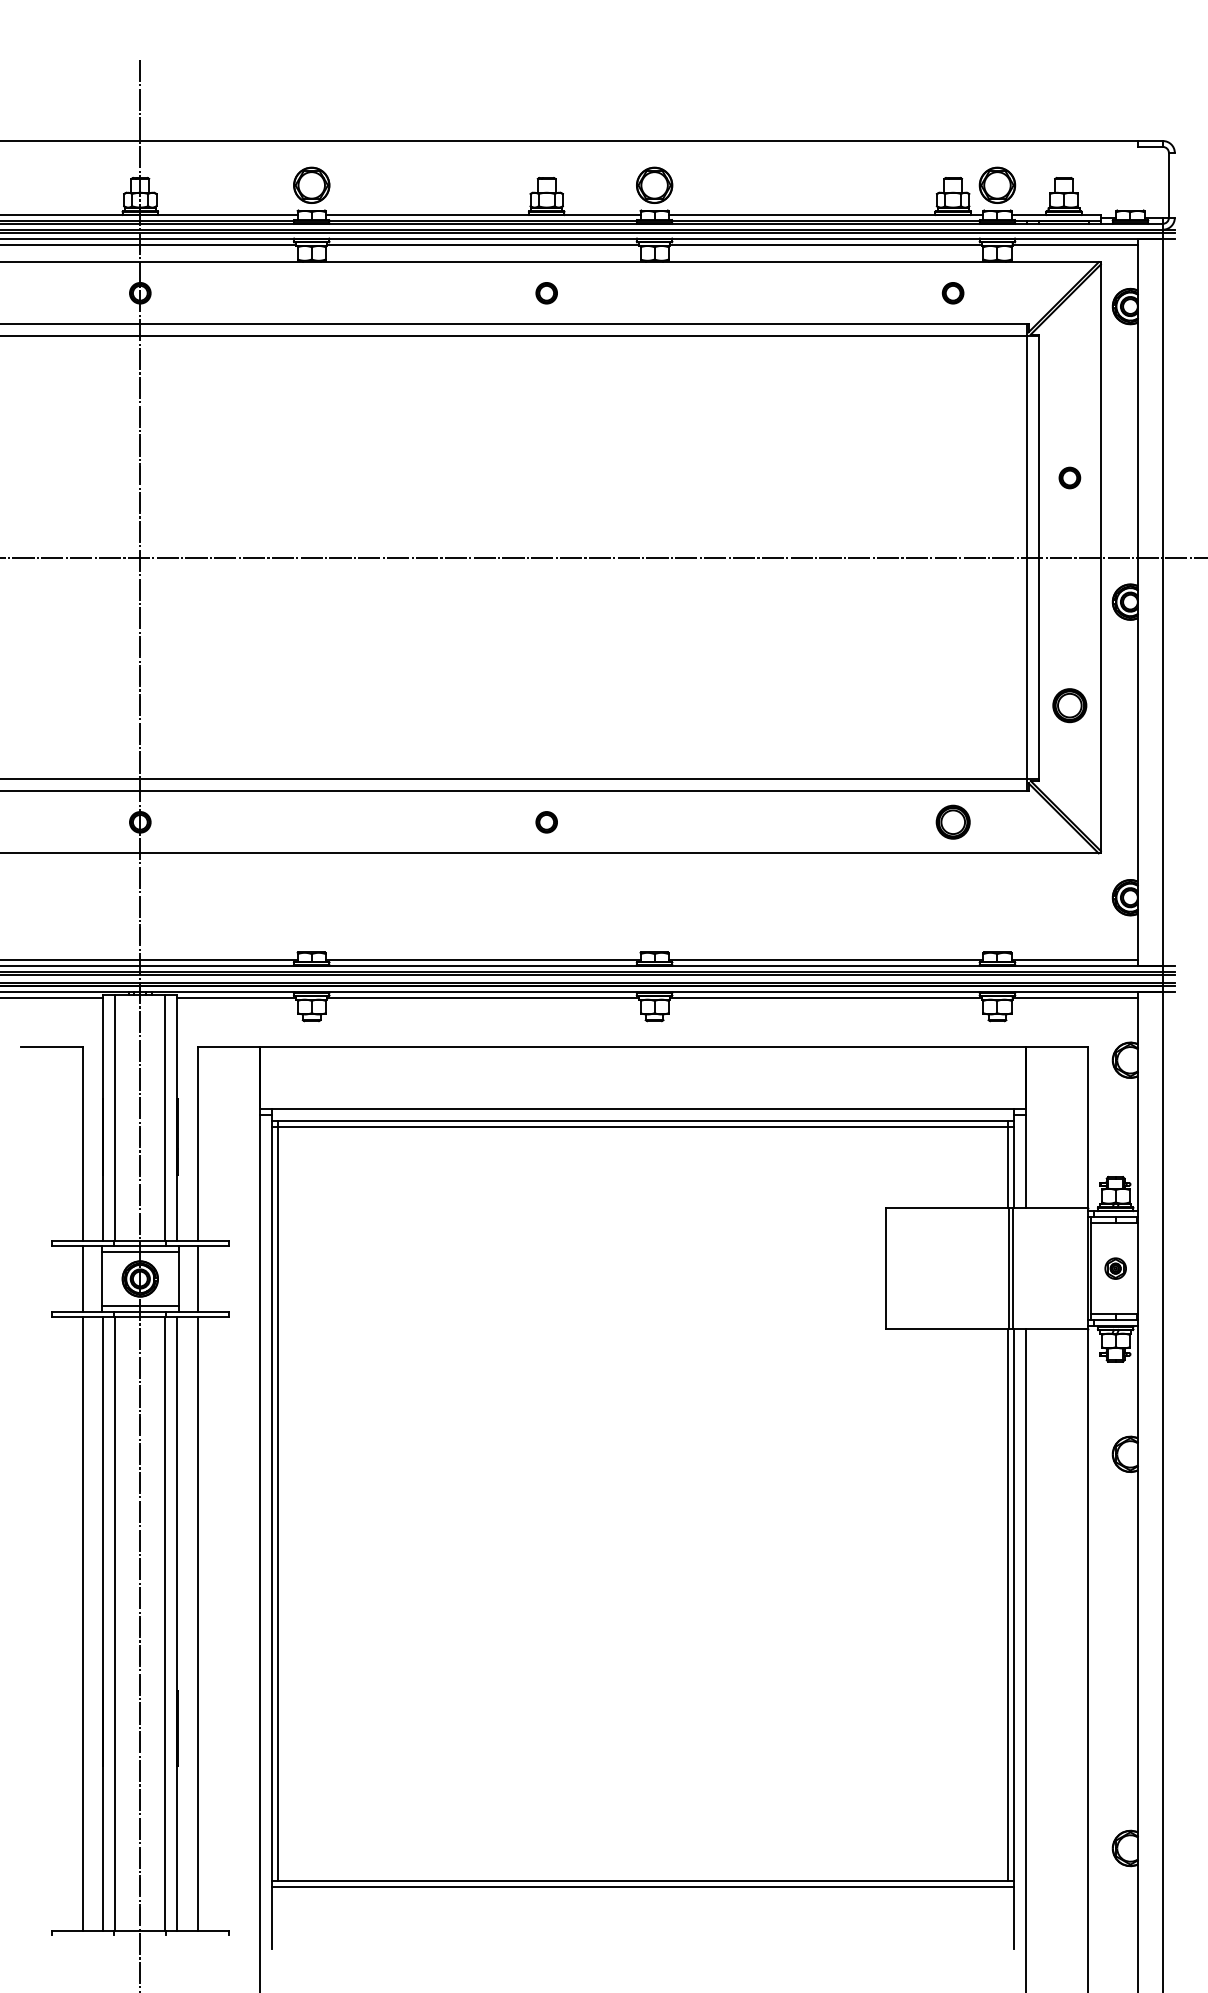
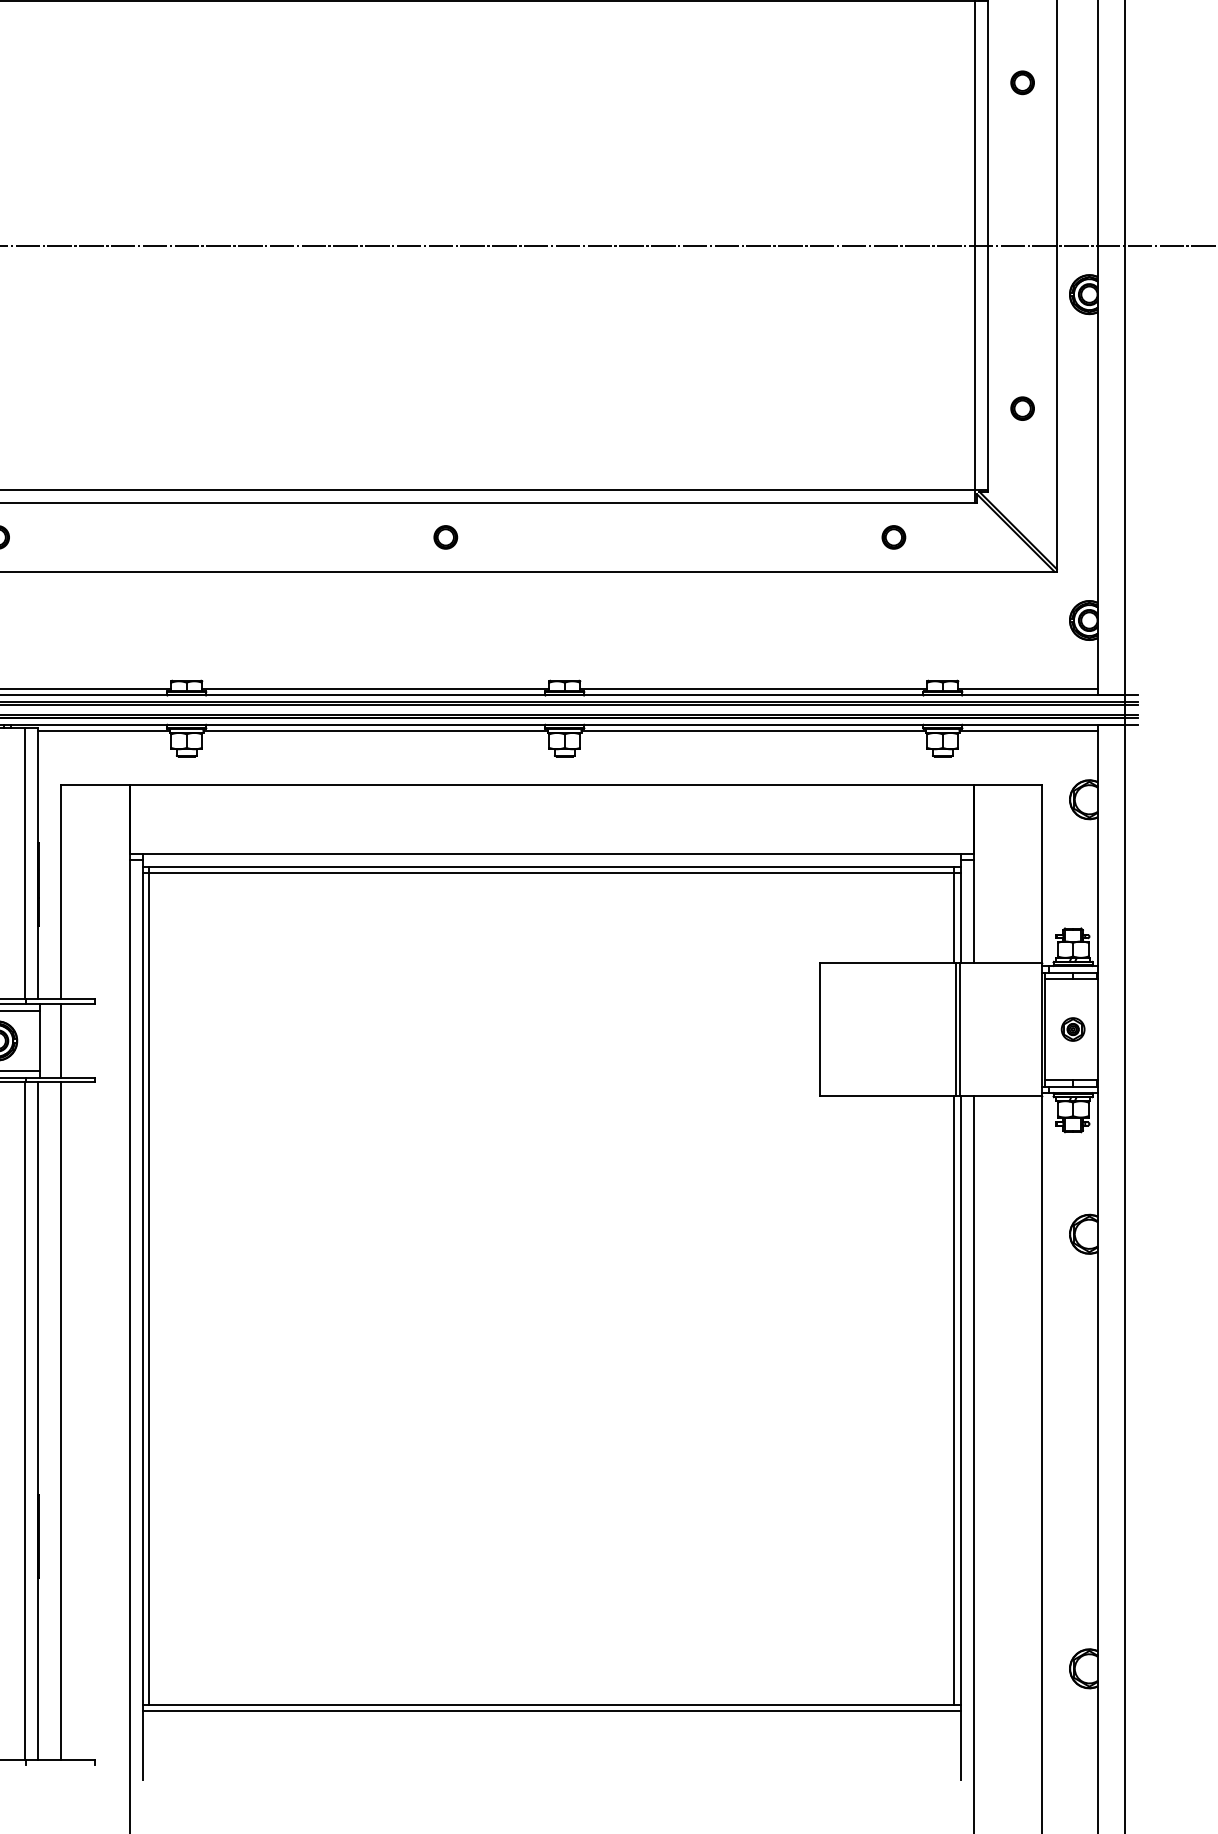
part: (1069, 477) -> (1022, 82), moved
part: (1069, 705) -> (1022, 408), size x0.62
part: (952, 822) -> (893, 537), size x0.62

